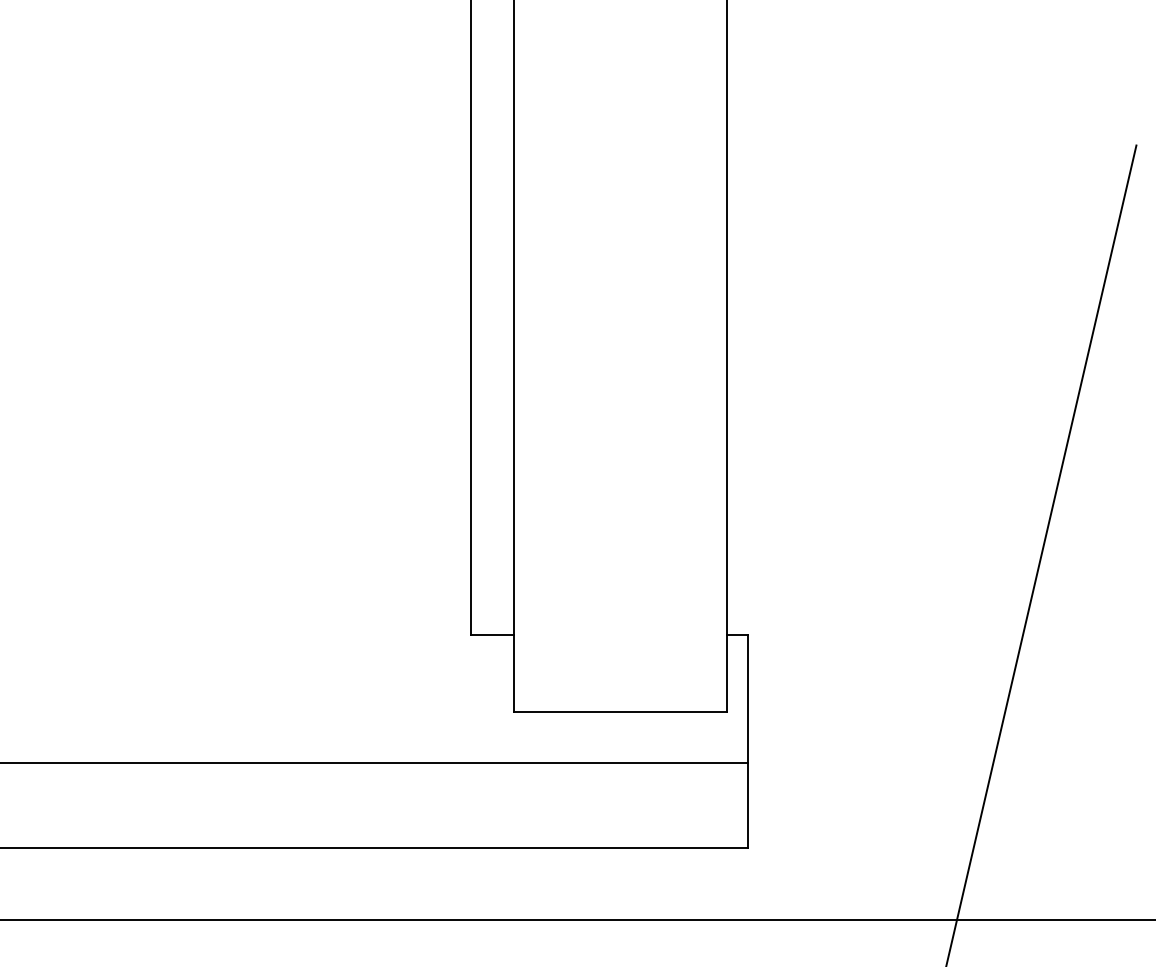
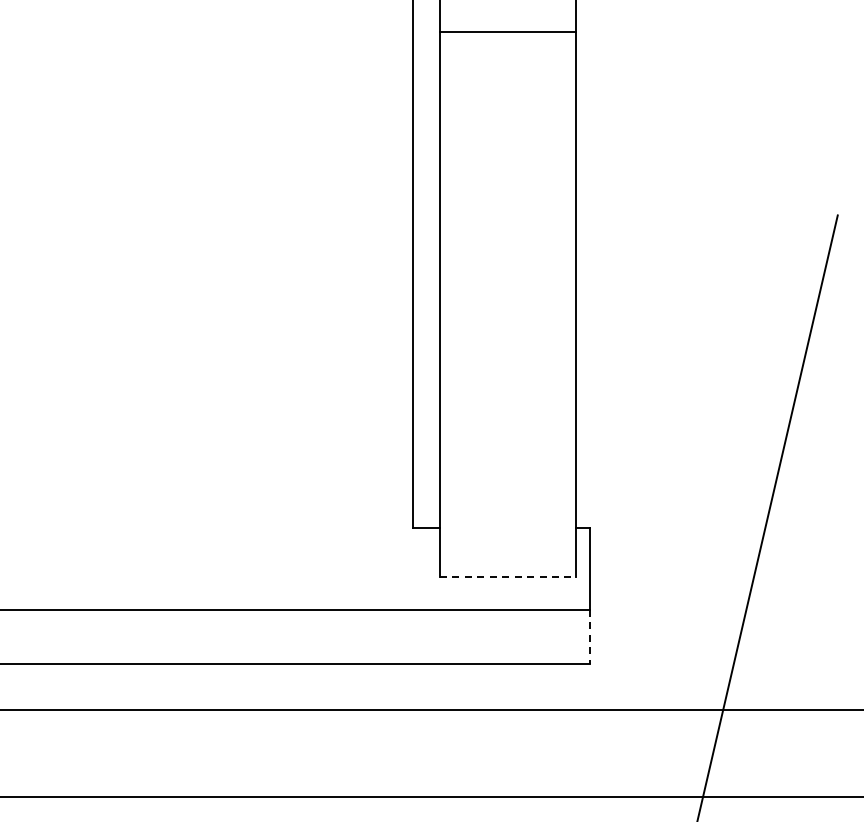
line: (621, 712) -> (508, 577), solid -> dashed
line: (747, 806) -> (589, 637), solid -> dashed

